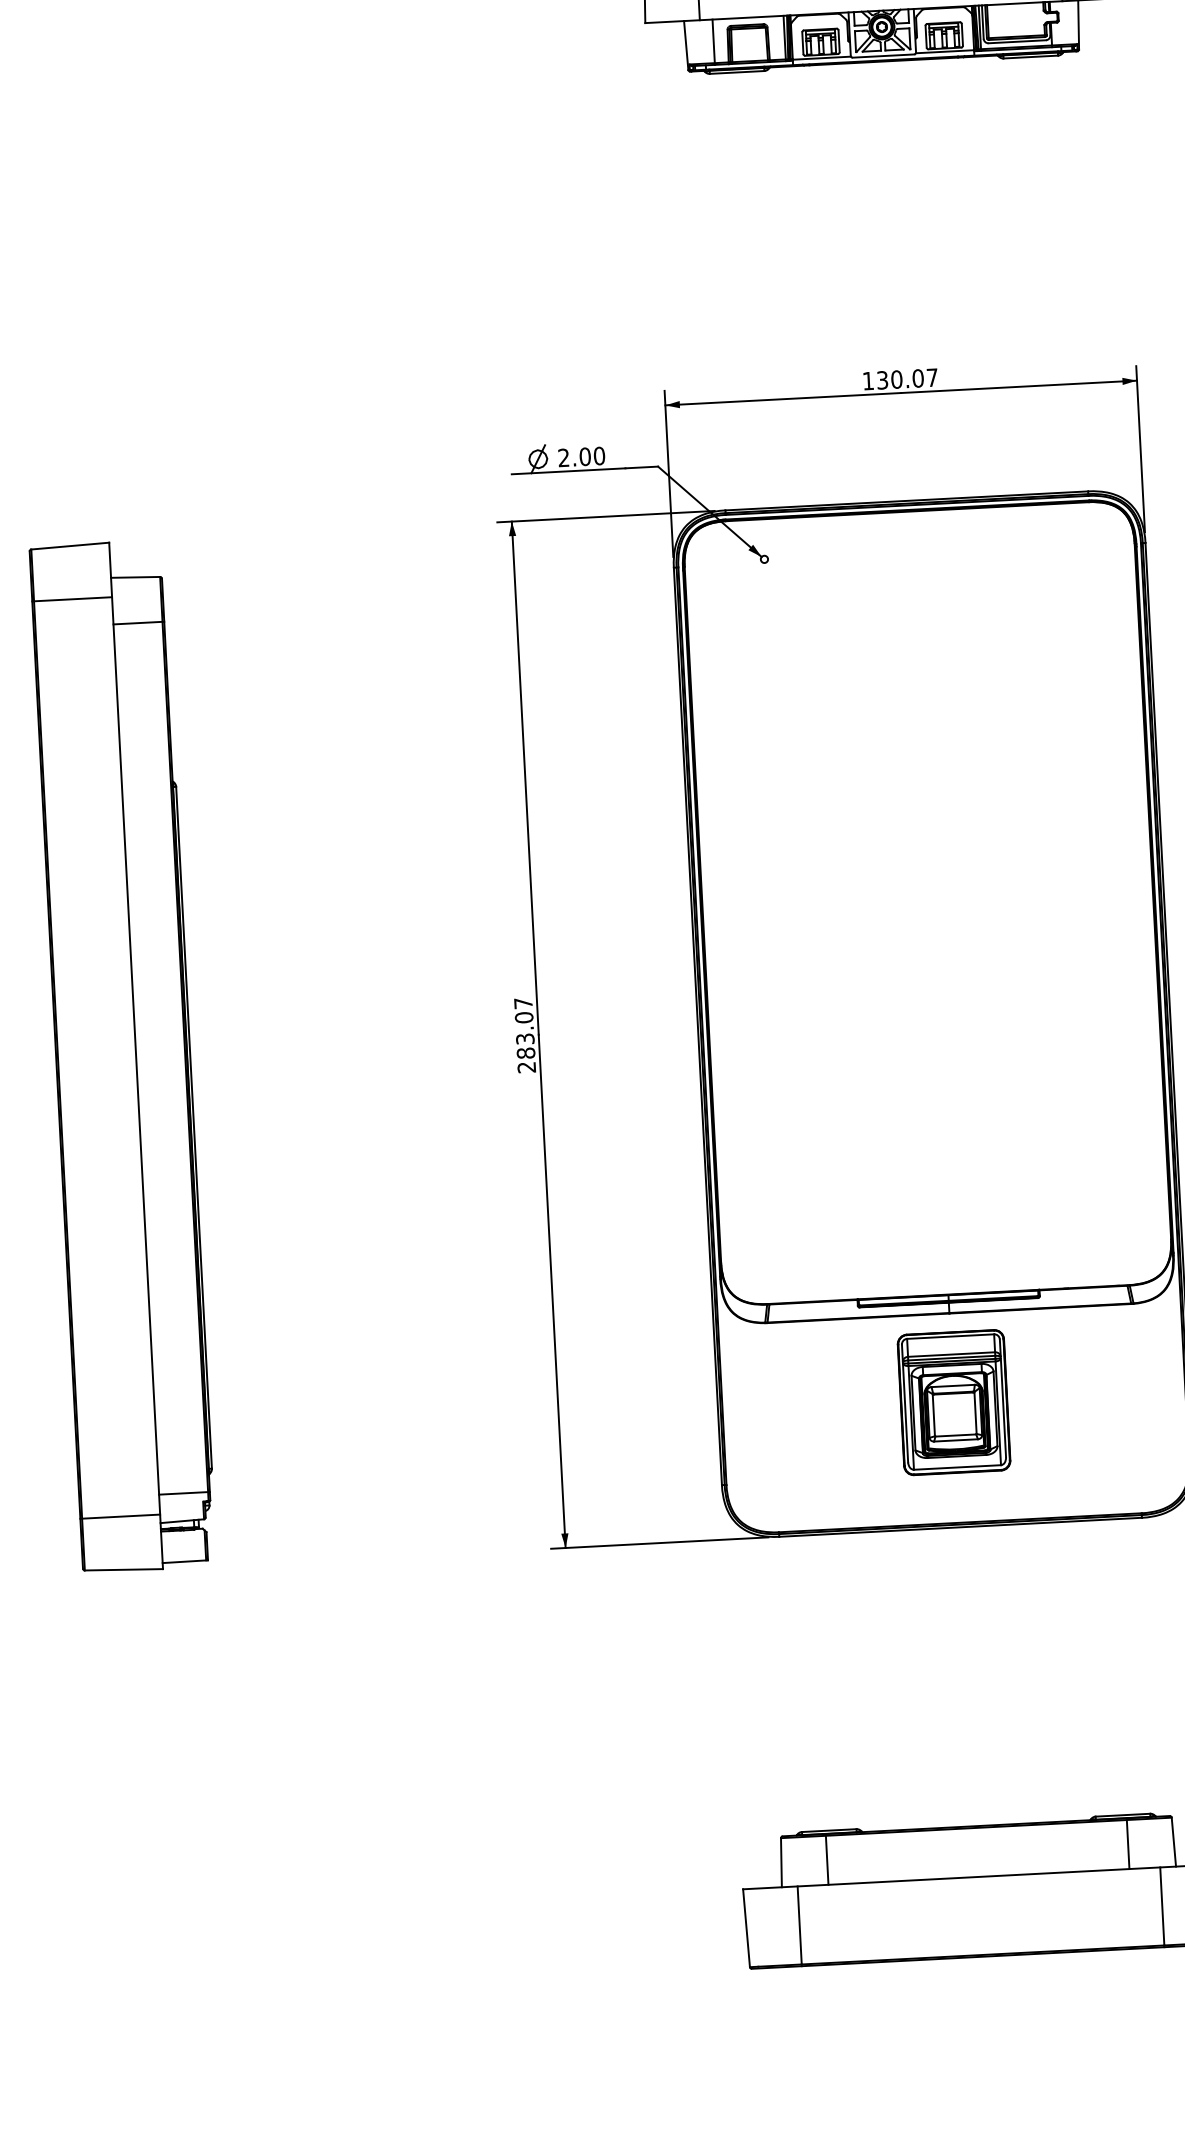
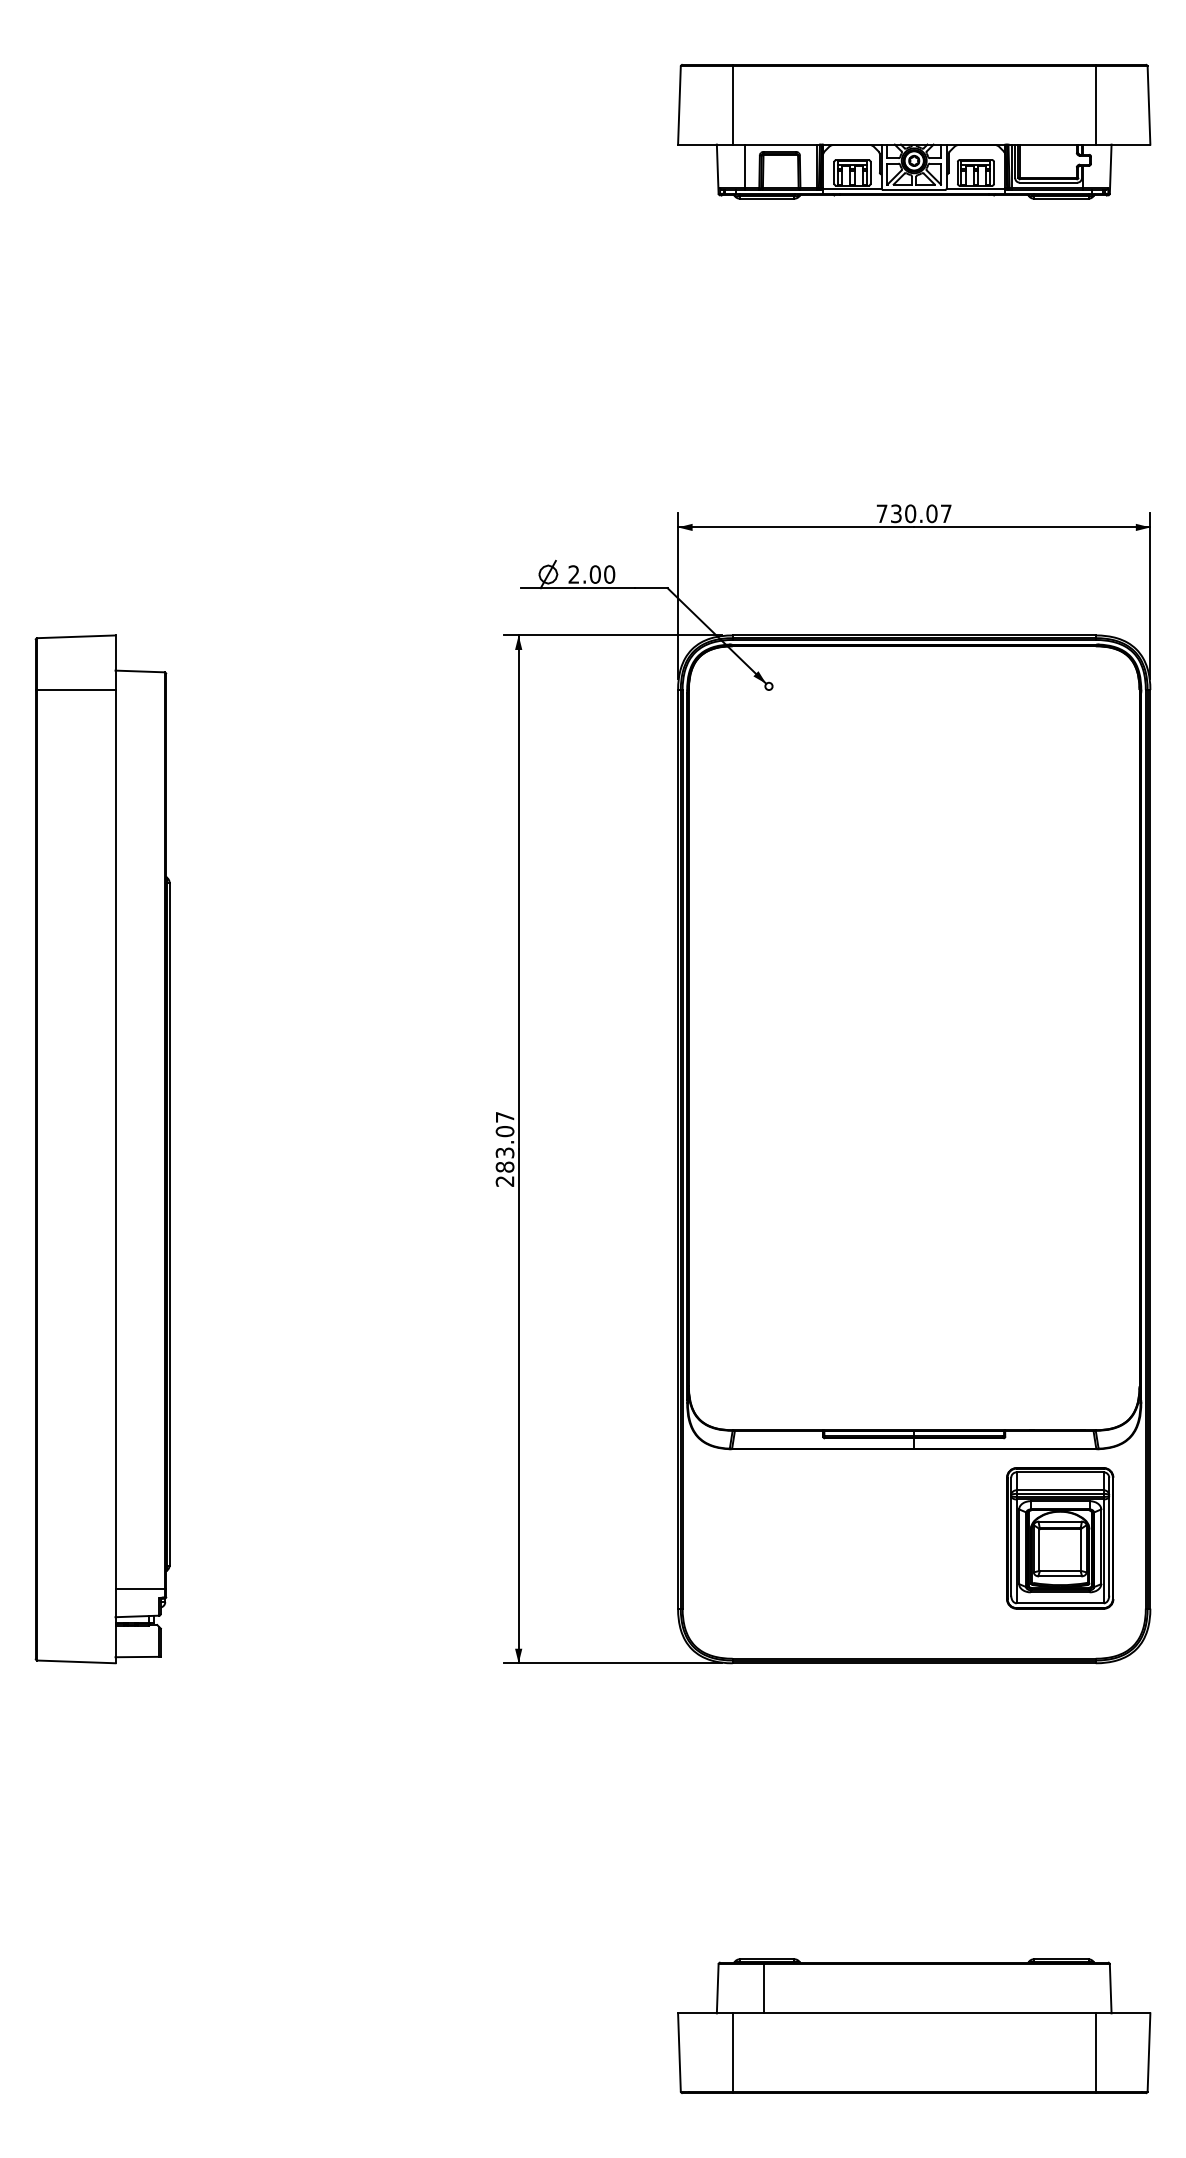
text: (867, 380) -> (881, 513), 130.07 -> 730.07
line: (138, 623) -> (140, 717), removed
part: (954, 1402) -> (1060, 1538), moved
line: (120, 1516) -> (75, 1608), removed
line: (1127, 1843) -> (1064, 1987), removed

